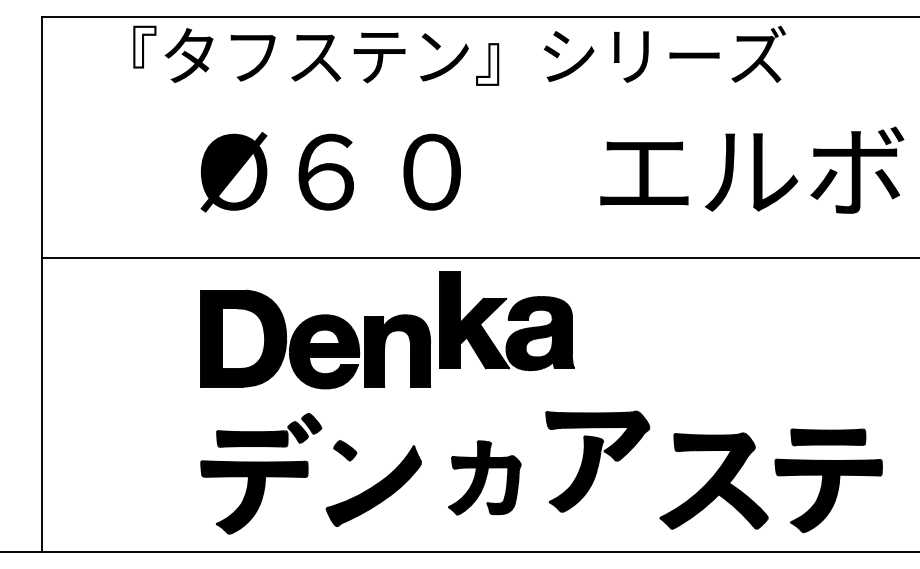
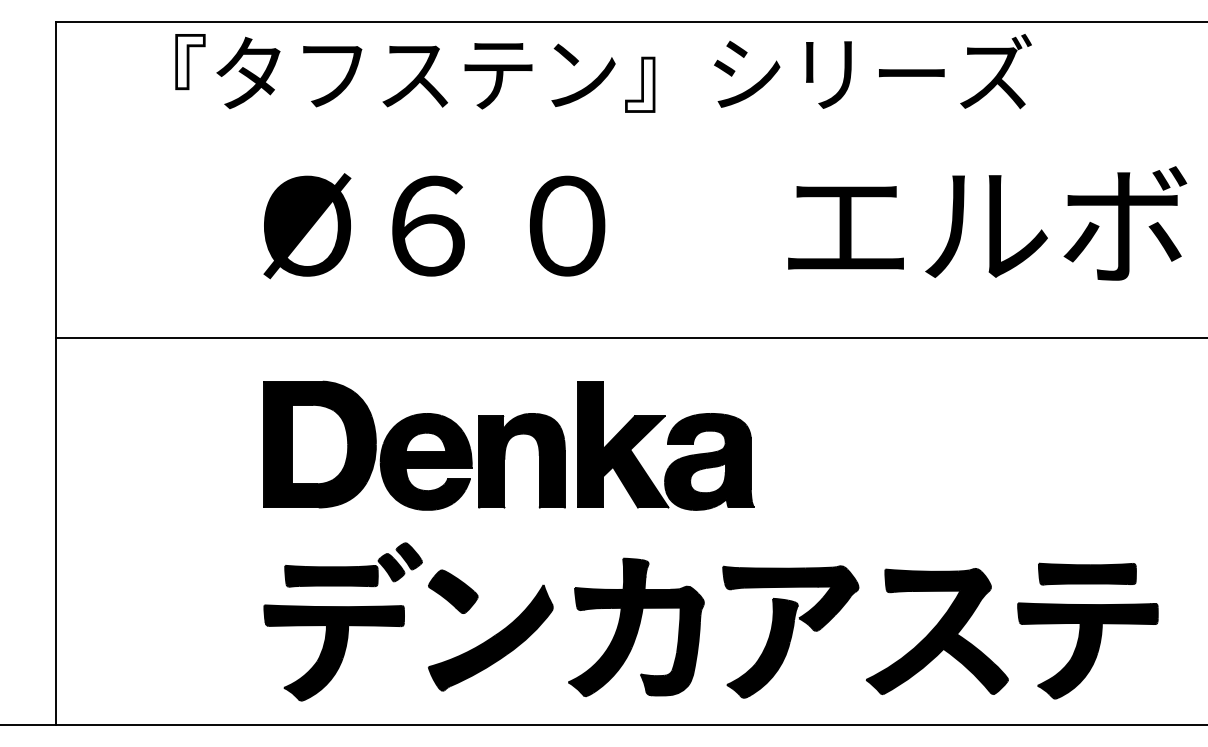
part: (506, 321) -> (665, 445), moved
part: (345, 450) -> (453, 591), size x1.67
part: (597, 461) -> (790, 631), moved
part: (484, 477) -> (636, 626), size x1.43

